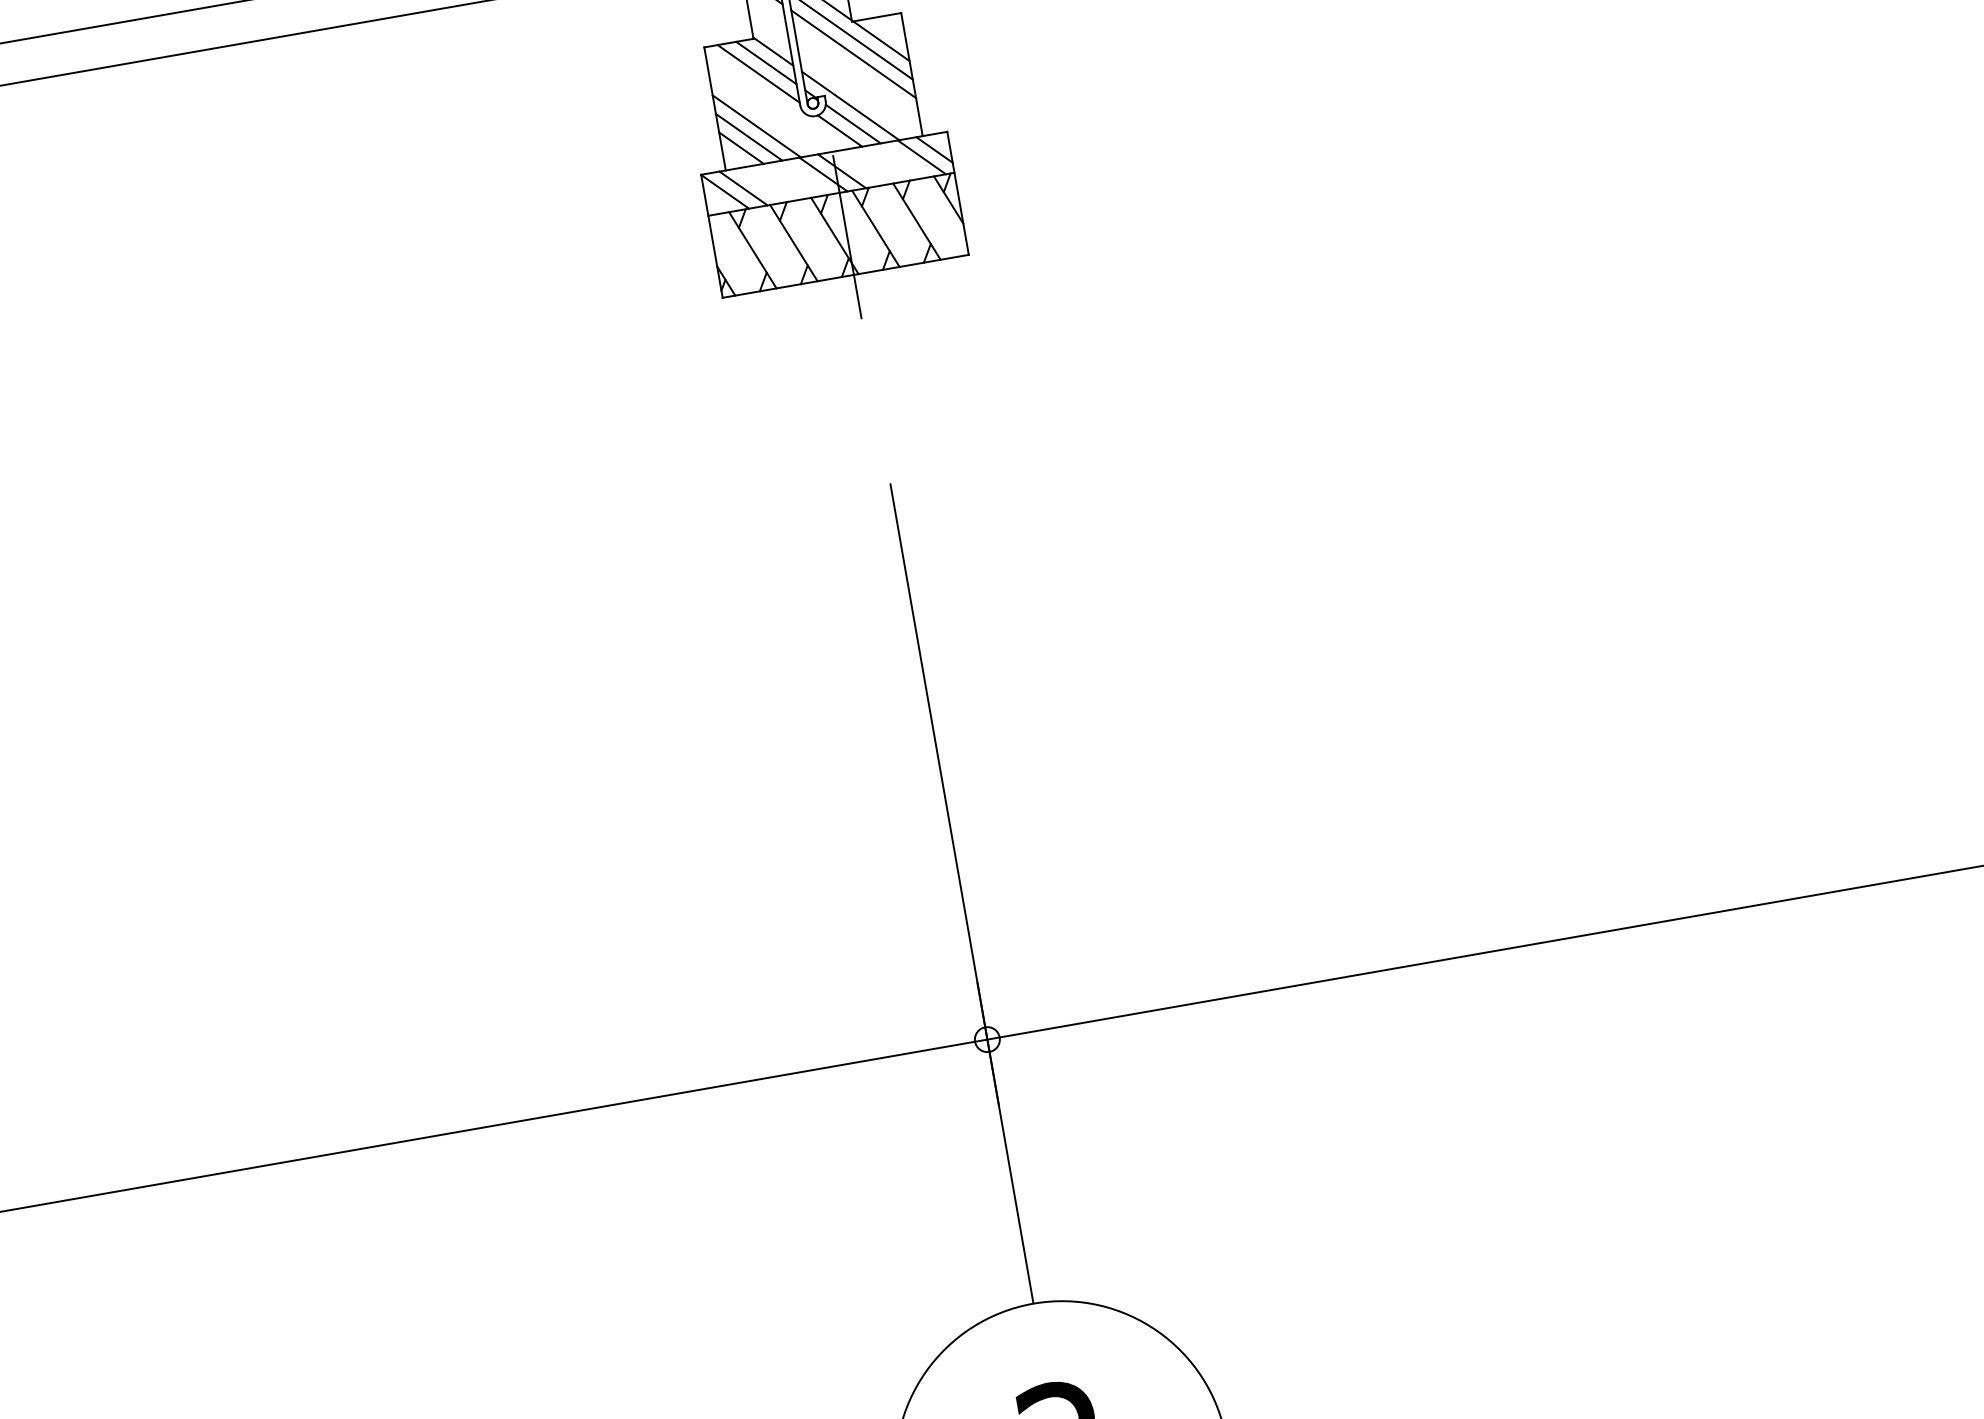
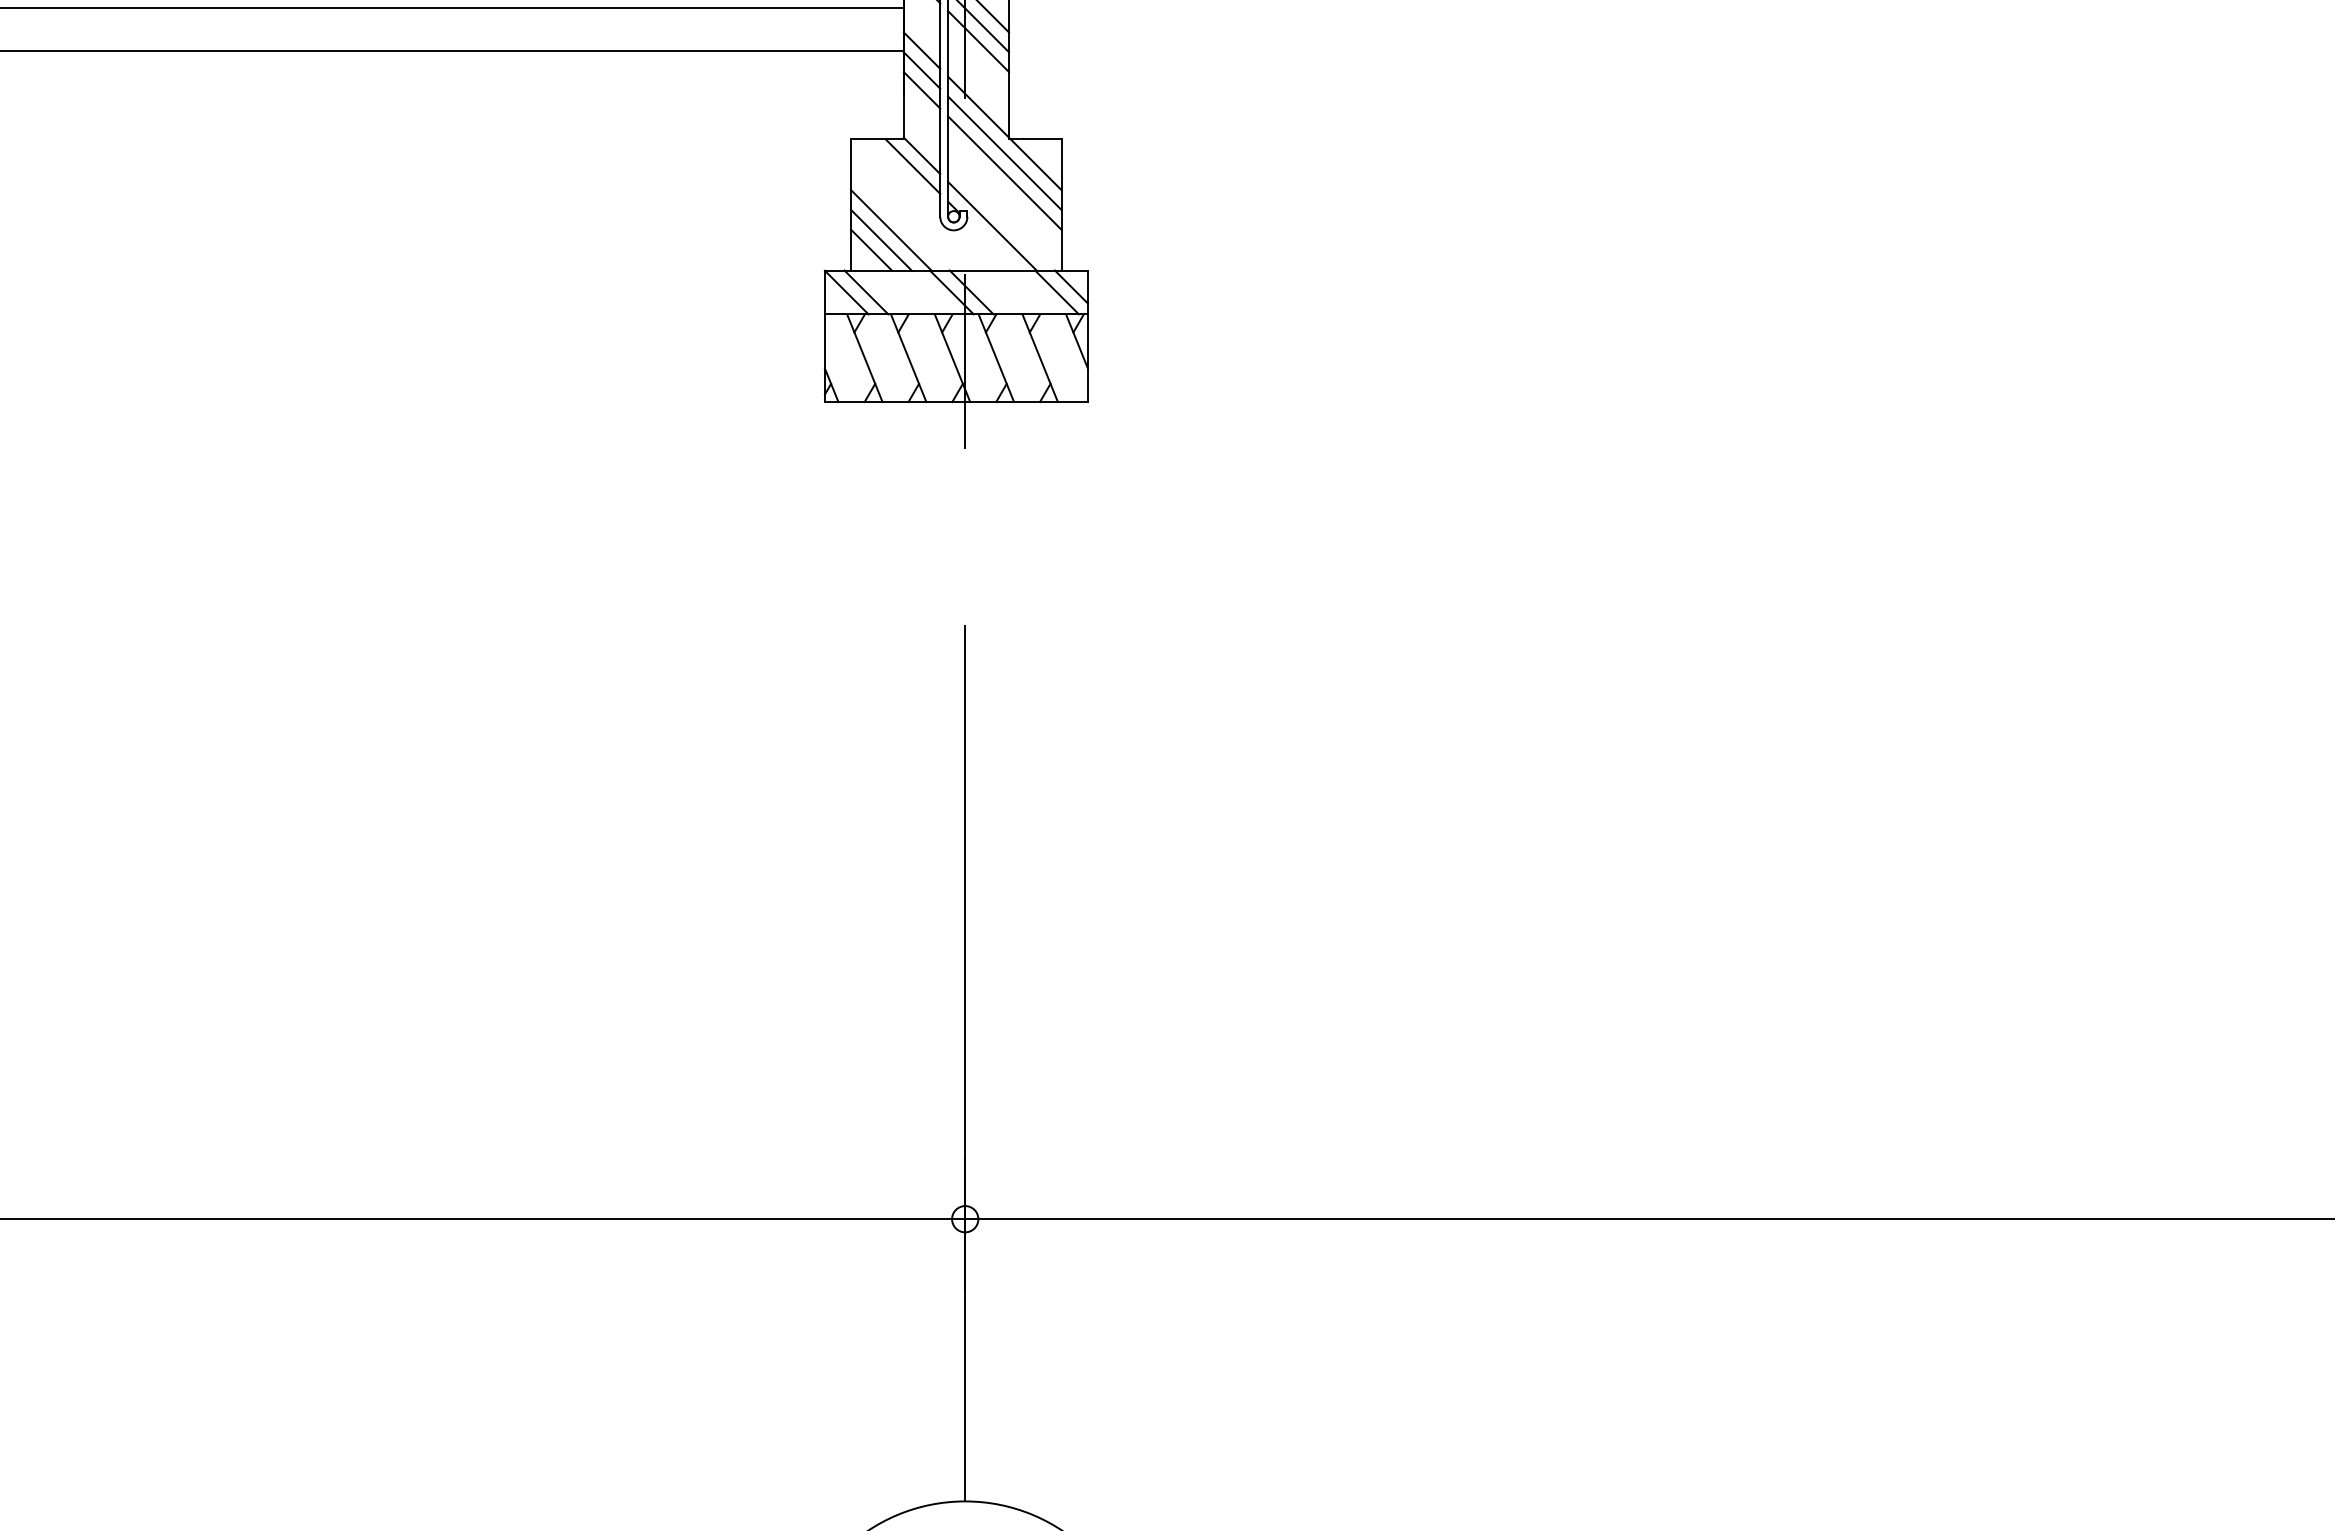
line: (758, 74) -> (902, 176), removed
line: (852, 124) -> (991, 245), removed
line: (839, 131) -> (976, 250), removed

